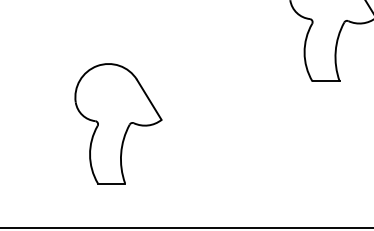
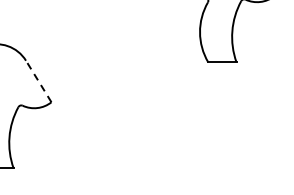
line: (149, 99) -> (38, 81), solid -> dashed

